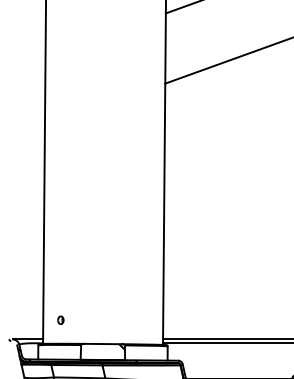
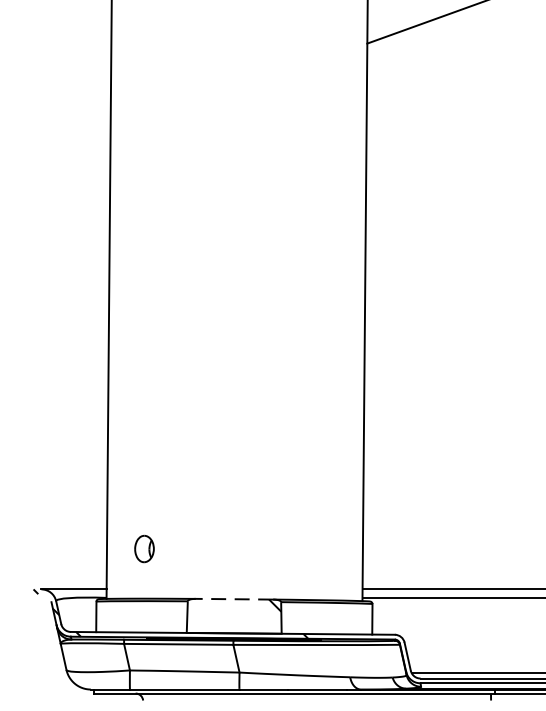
part: (60, 319) -> (143, 546), size x1.6
line: (102, 344) -> (233, 600), solid -> dashed

